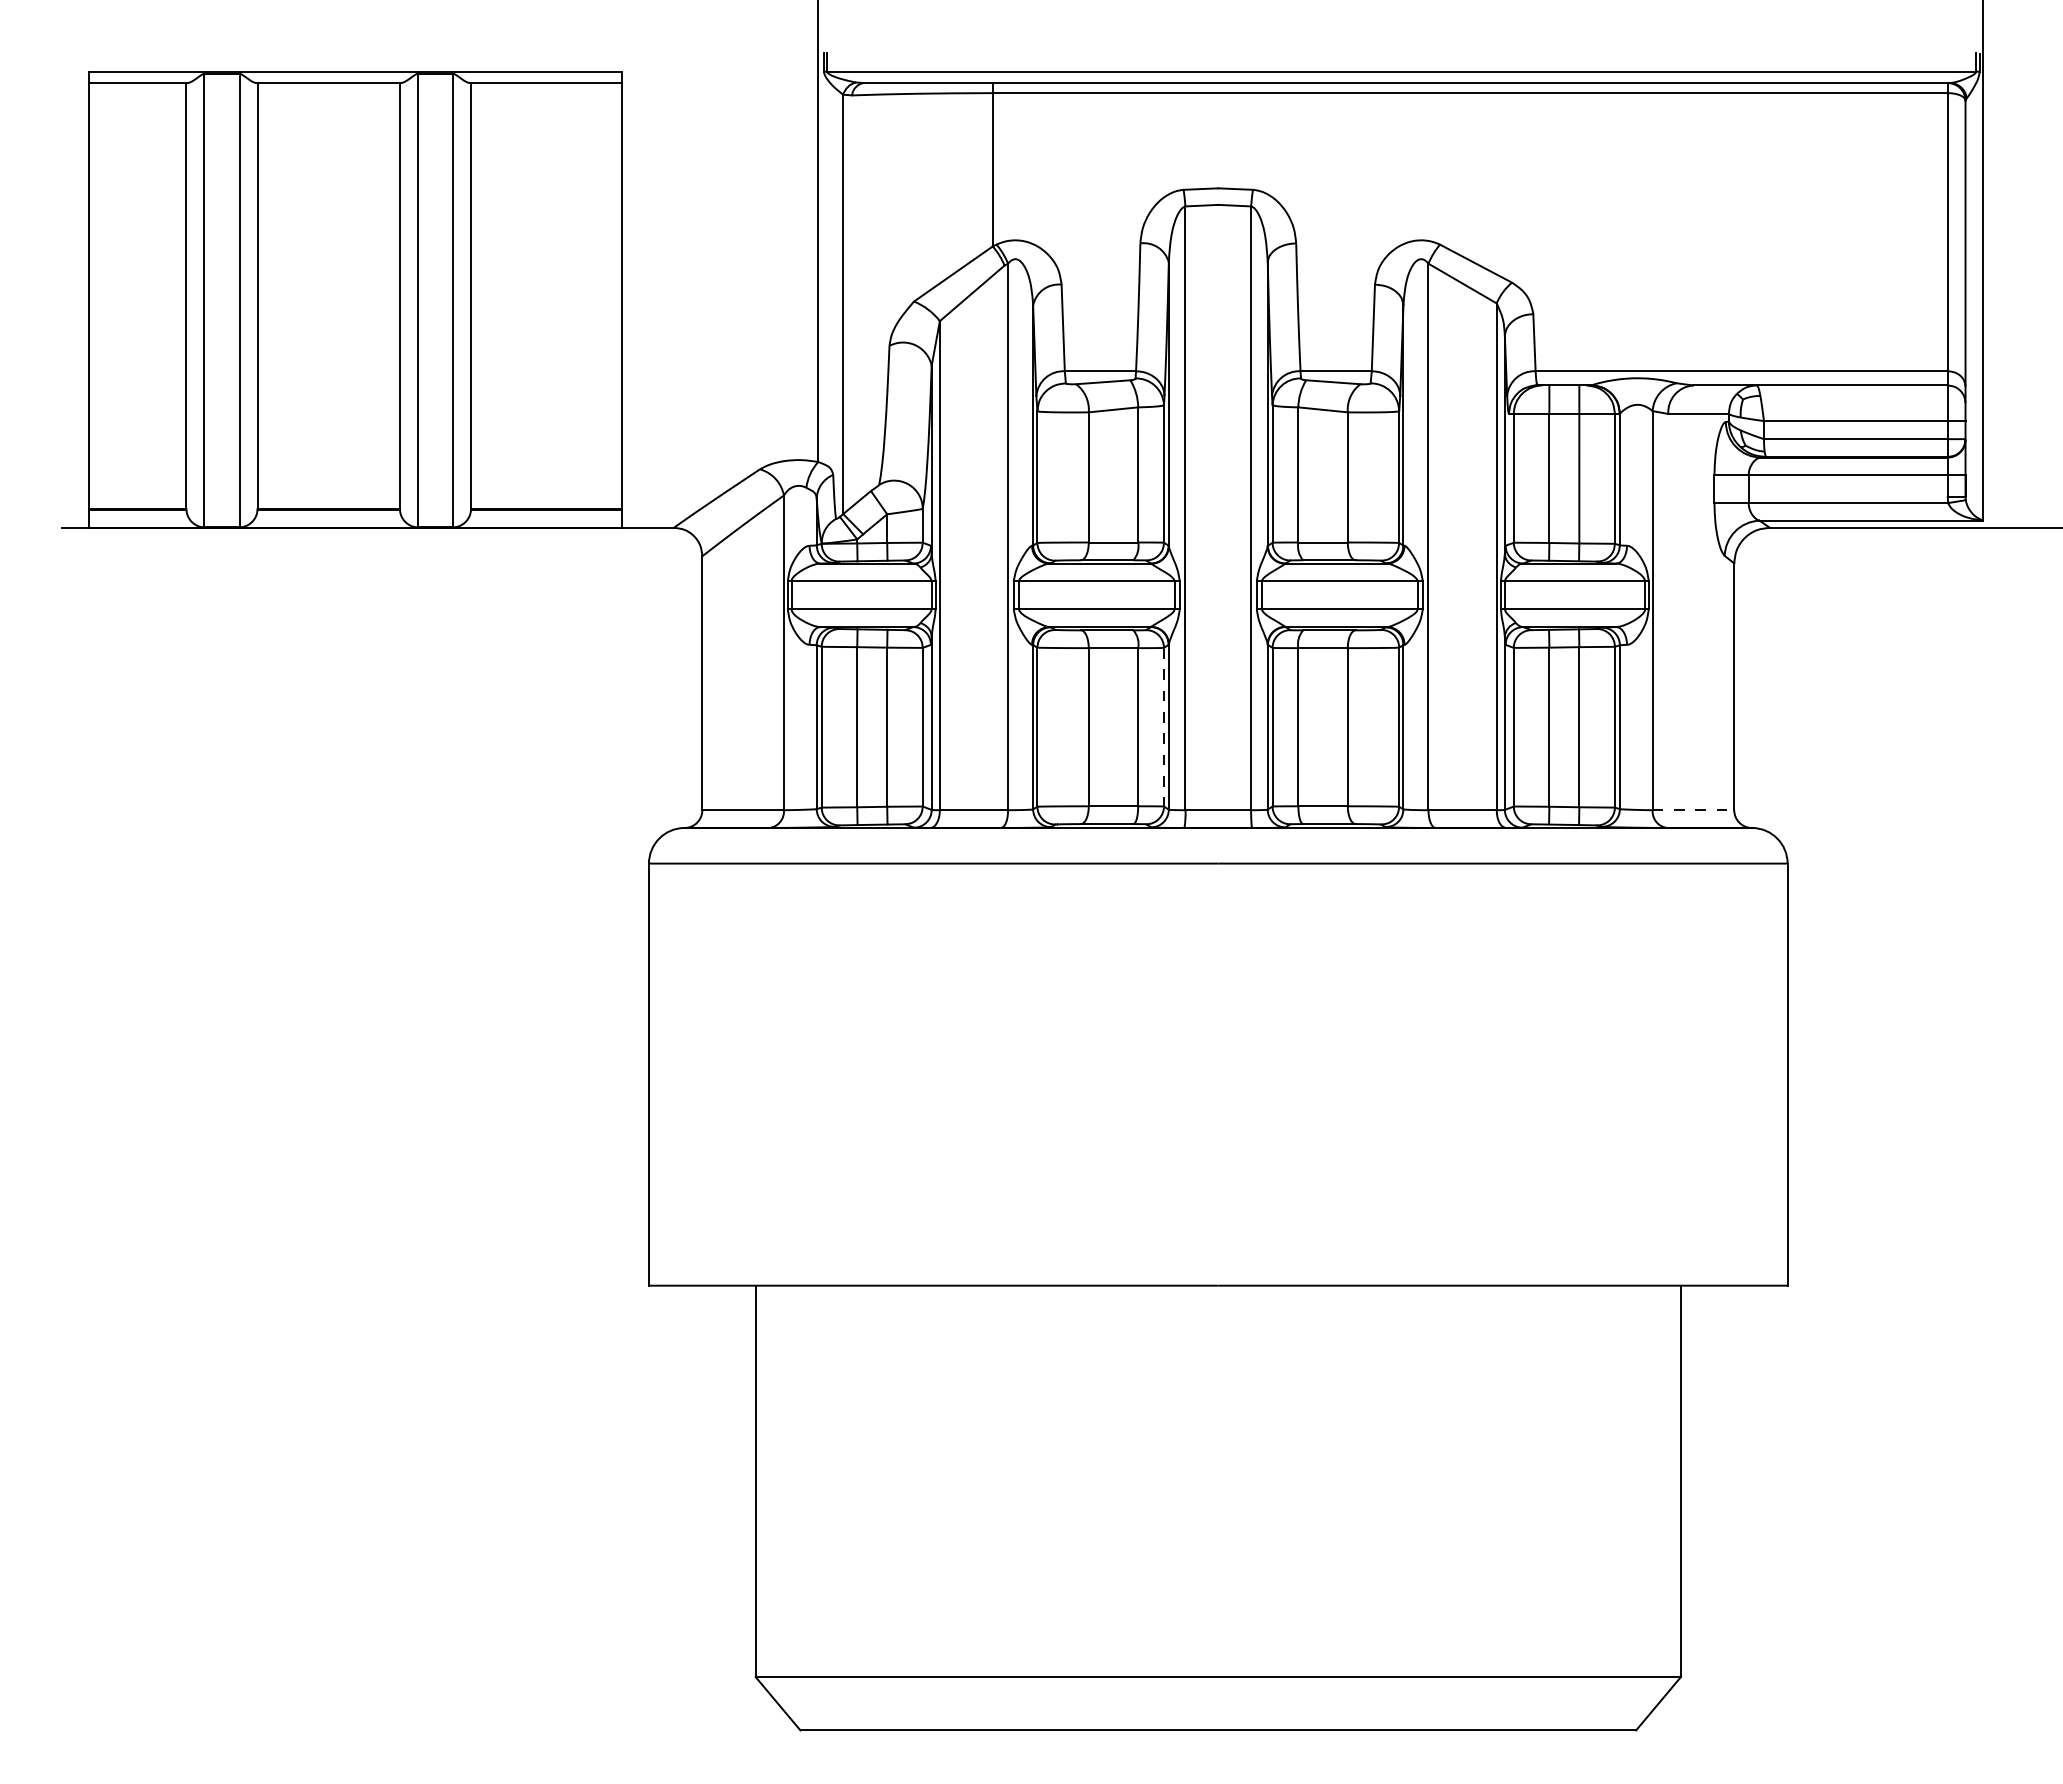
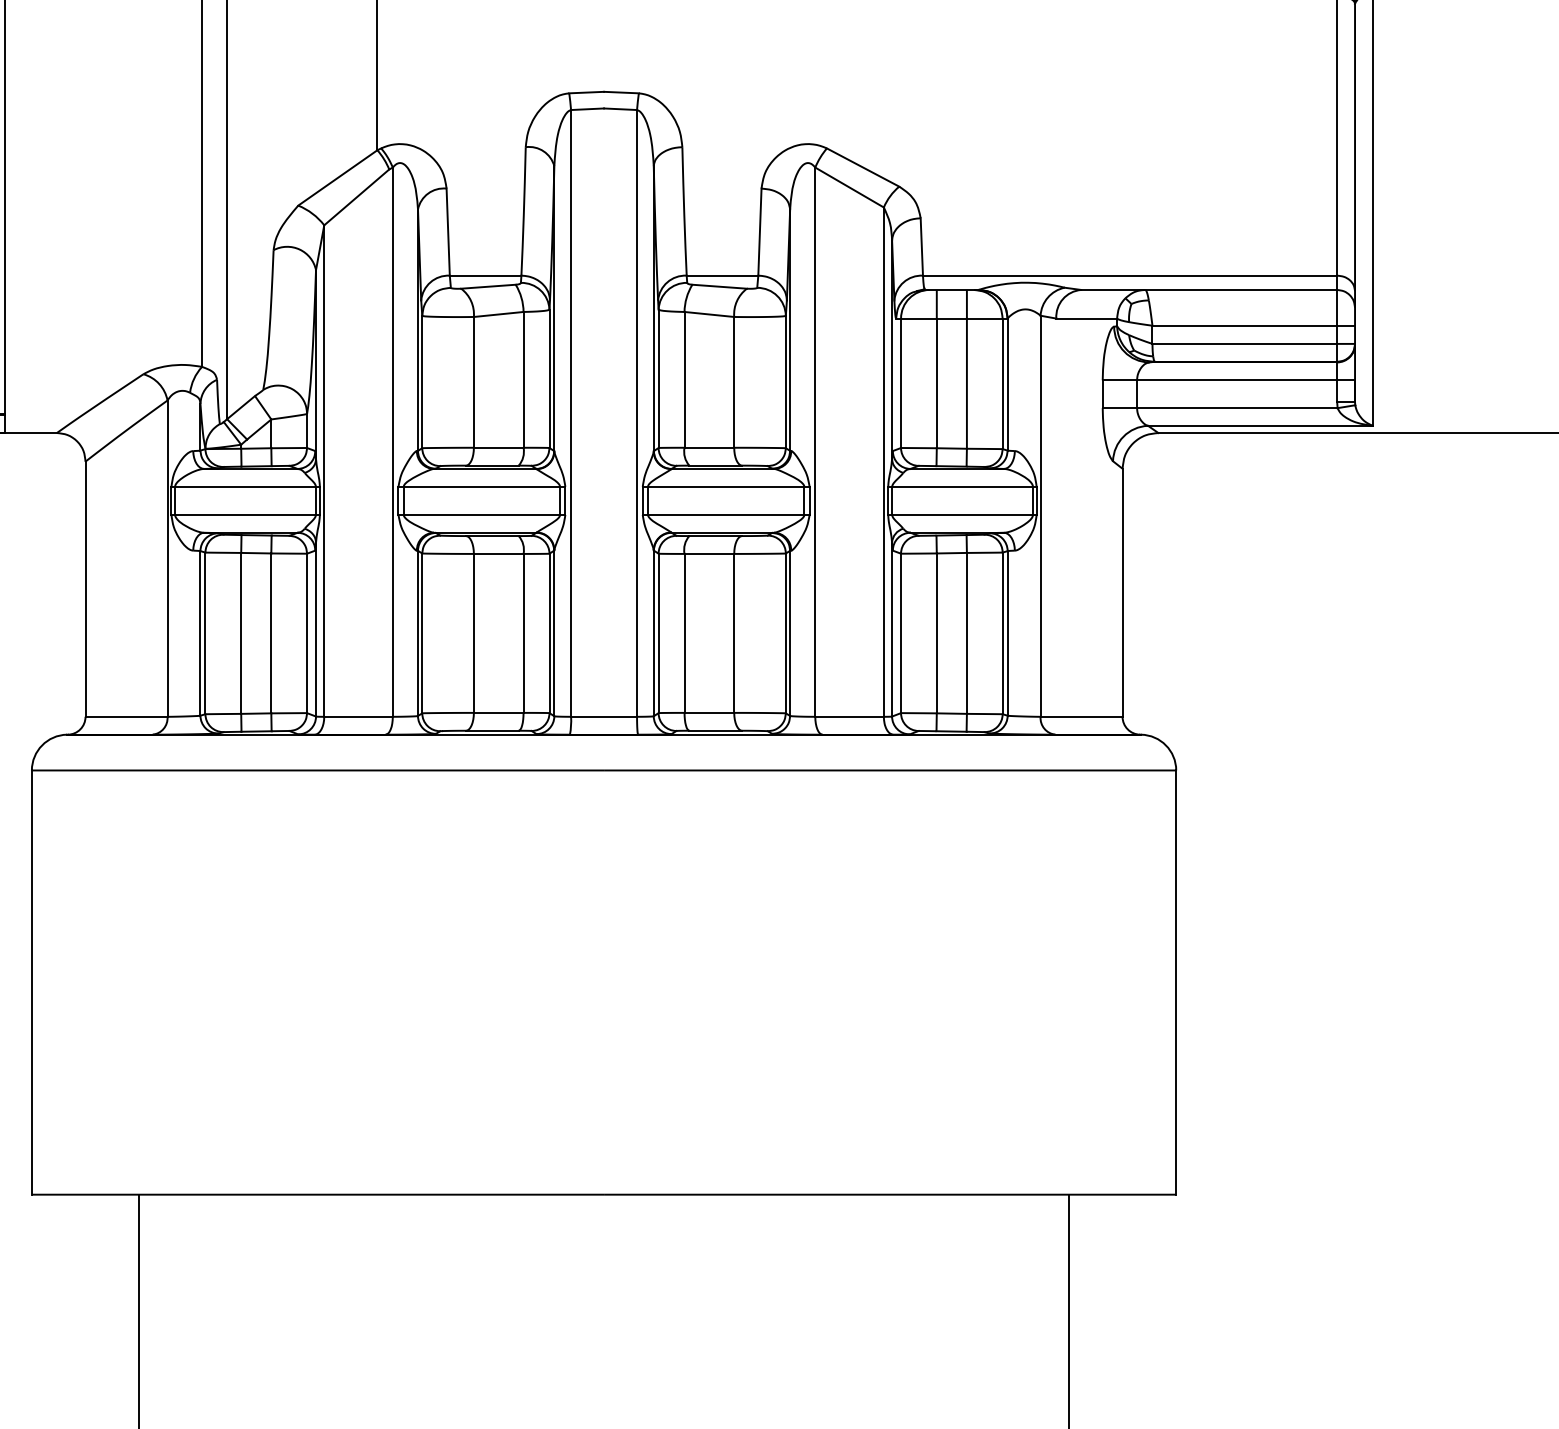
line: (1164, 727) -> (549, 633), dashed -> solid
line: (1693, 810) -> (1081, 717), dashed -> solid

